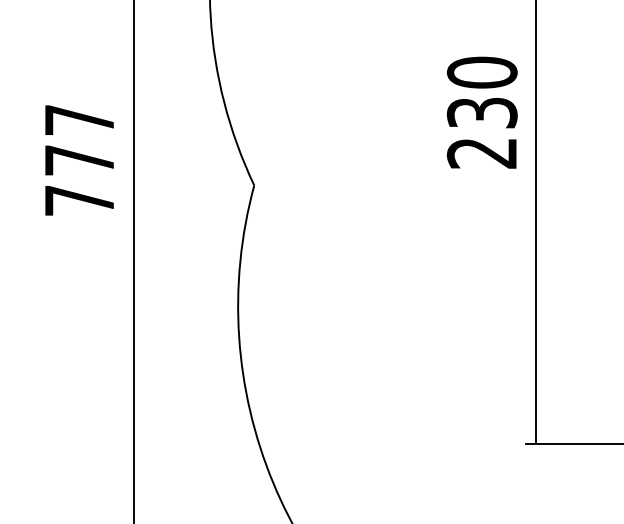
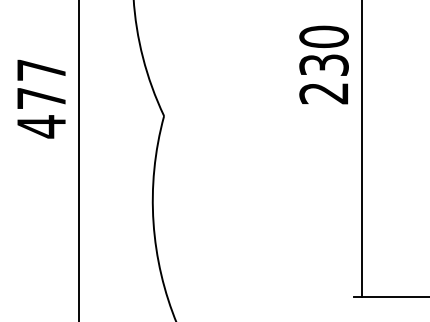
text: (79, 200) -> (41, 126), 777 -> 477

